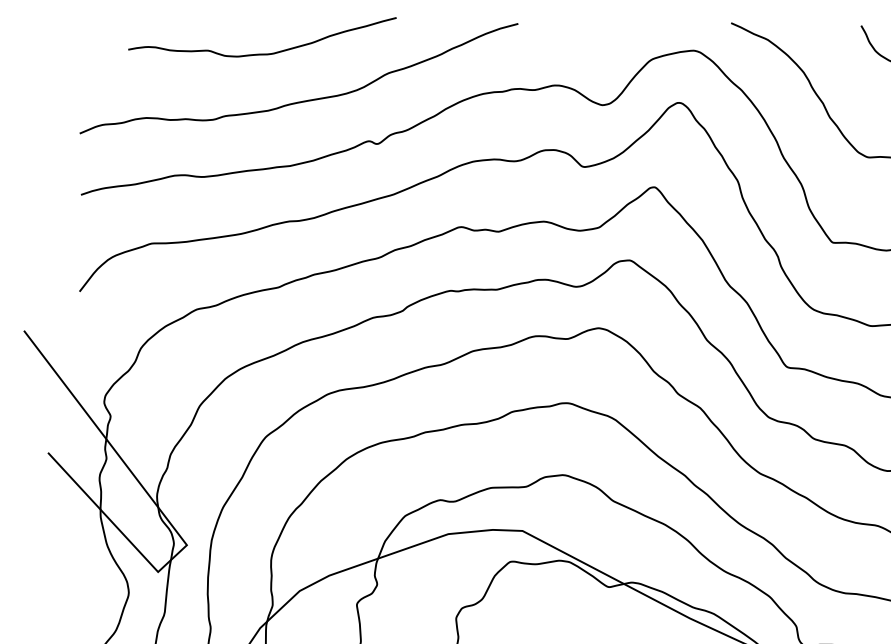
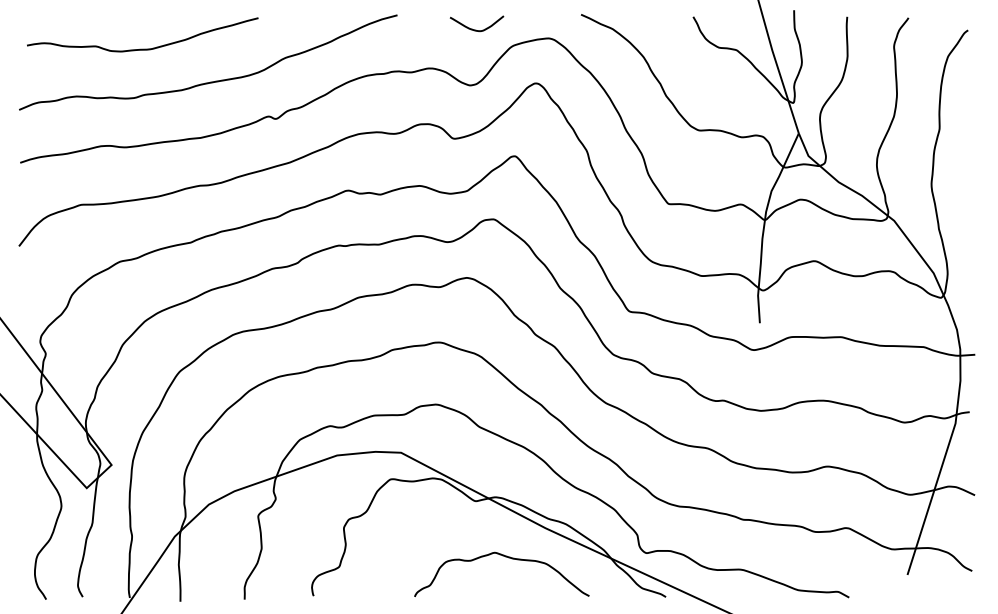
curve: (609, 40) -> (476, 29), added
curve: (262, 53) -> (142, 48), moved

